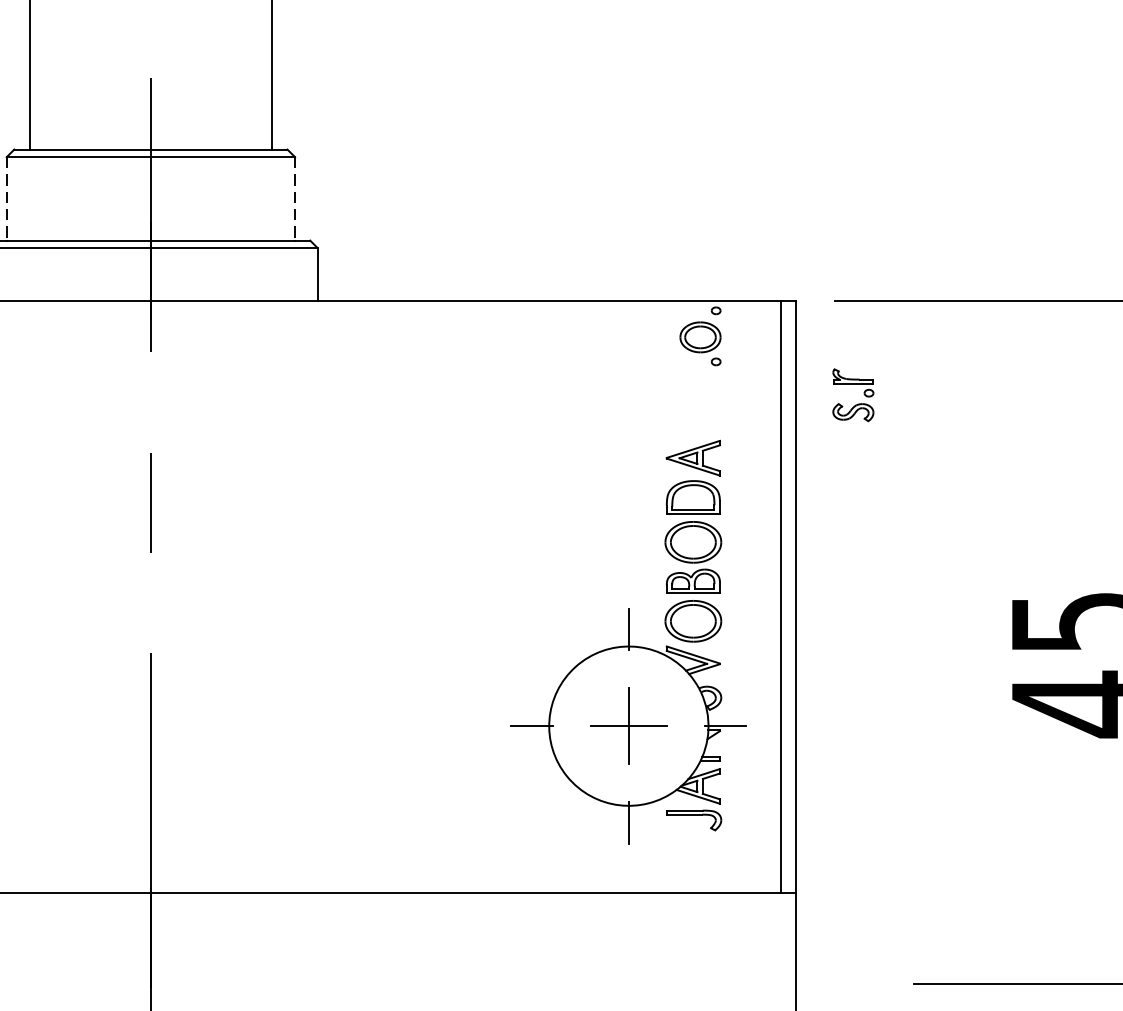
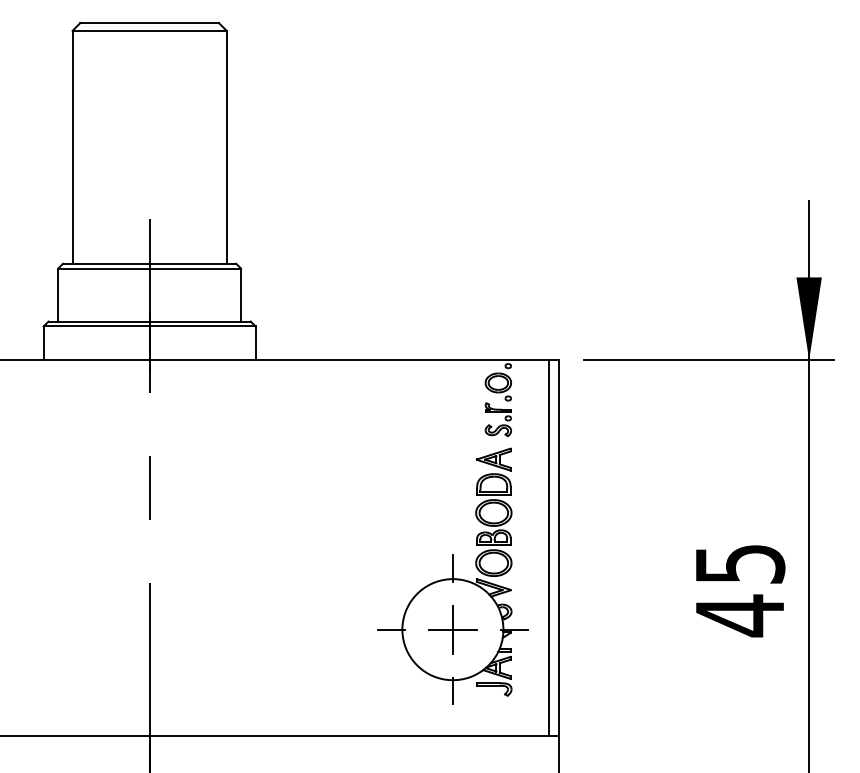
line: (7, 199) -> (58, 295), dashed -> solid
line: (295, 199) -> (241, 295), dashed -> solid
part: (855, 404) -> (499, 425), moved

